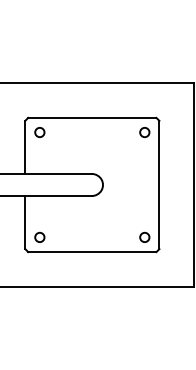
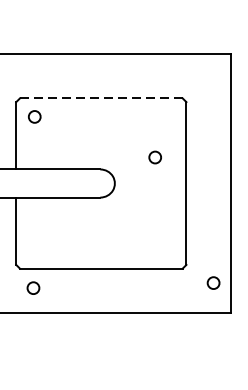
line: (91, 117) -> (100, 97), solid -> dashed
circle: (144, 132) -> (154, 157), moved
circle: (39, 236) -> (33, 286), moved
circle: (144, 236) -> (213, 281), moved

